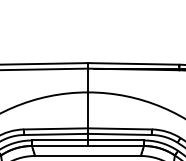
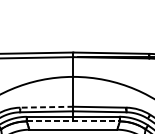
line: (56, 128) -> (47, 106), solid -> dashed
line: (88, 146) -> (73, 121), solid -> dashed

